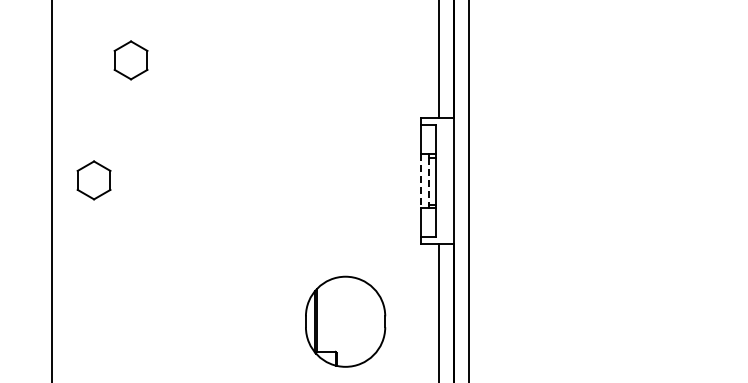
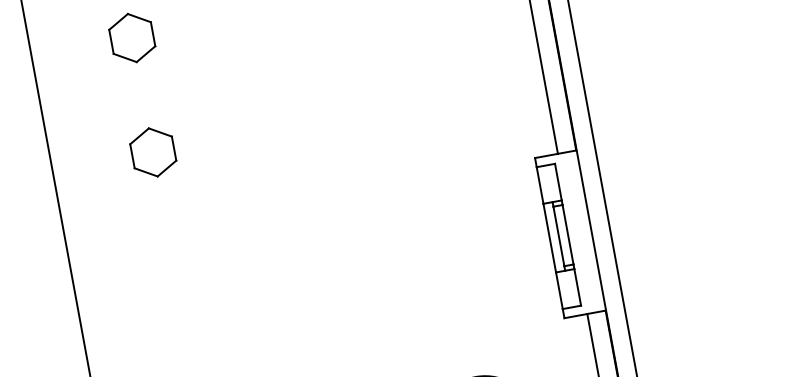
part: (93, 180) -> (133, 313), removed
line: (421, 181) -> (550, 238), dashed -> solid
line: (428, 181) -> (558, 236), dashed -> solid

